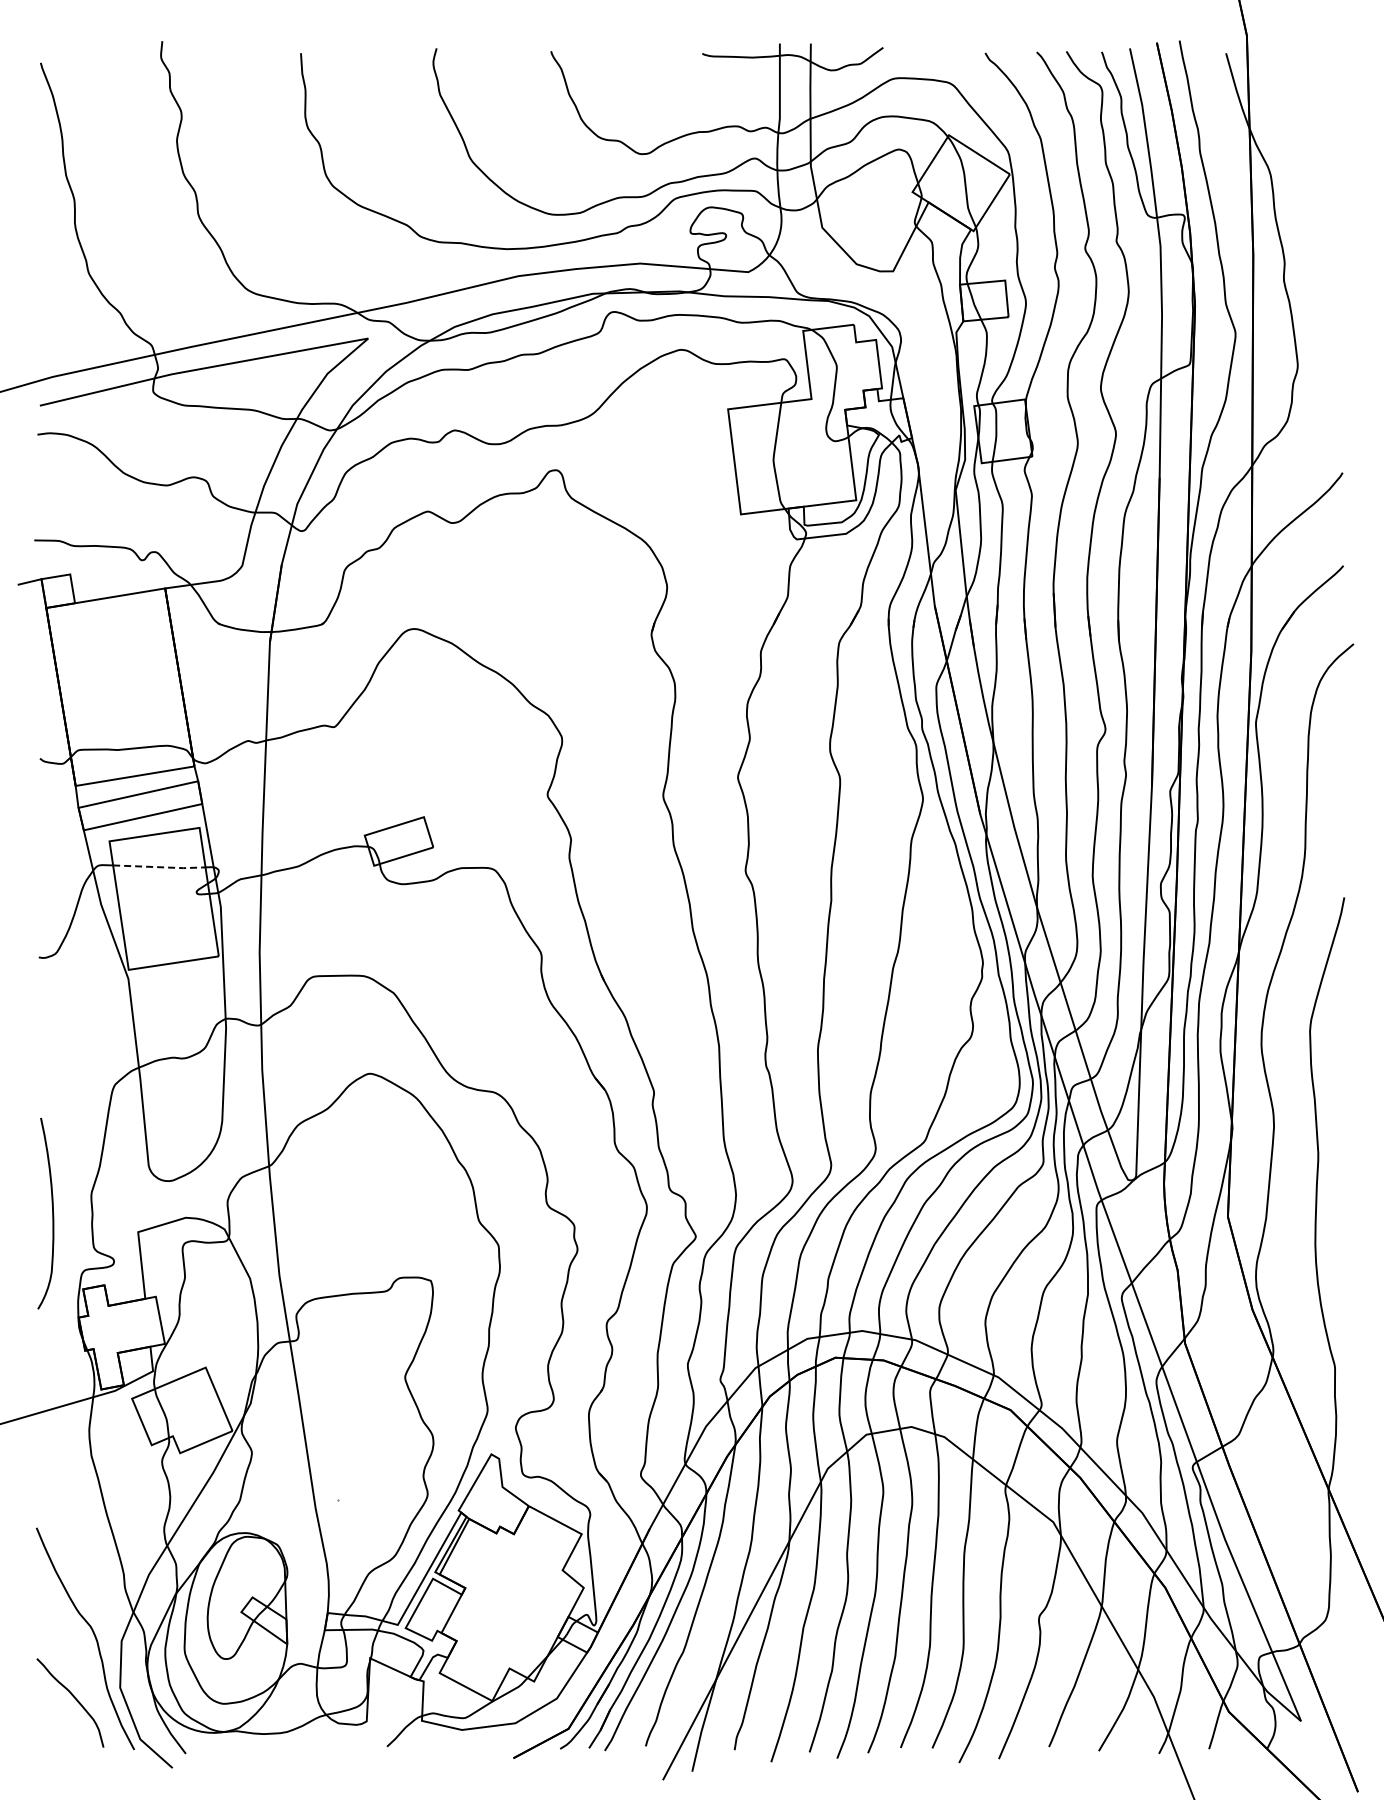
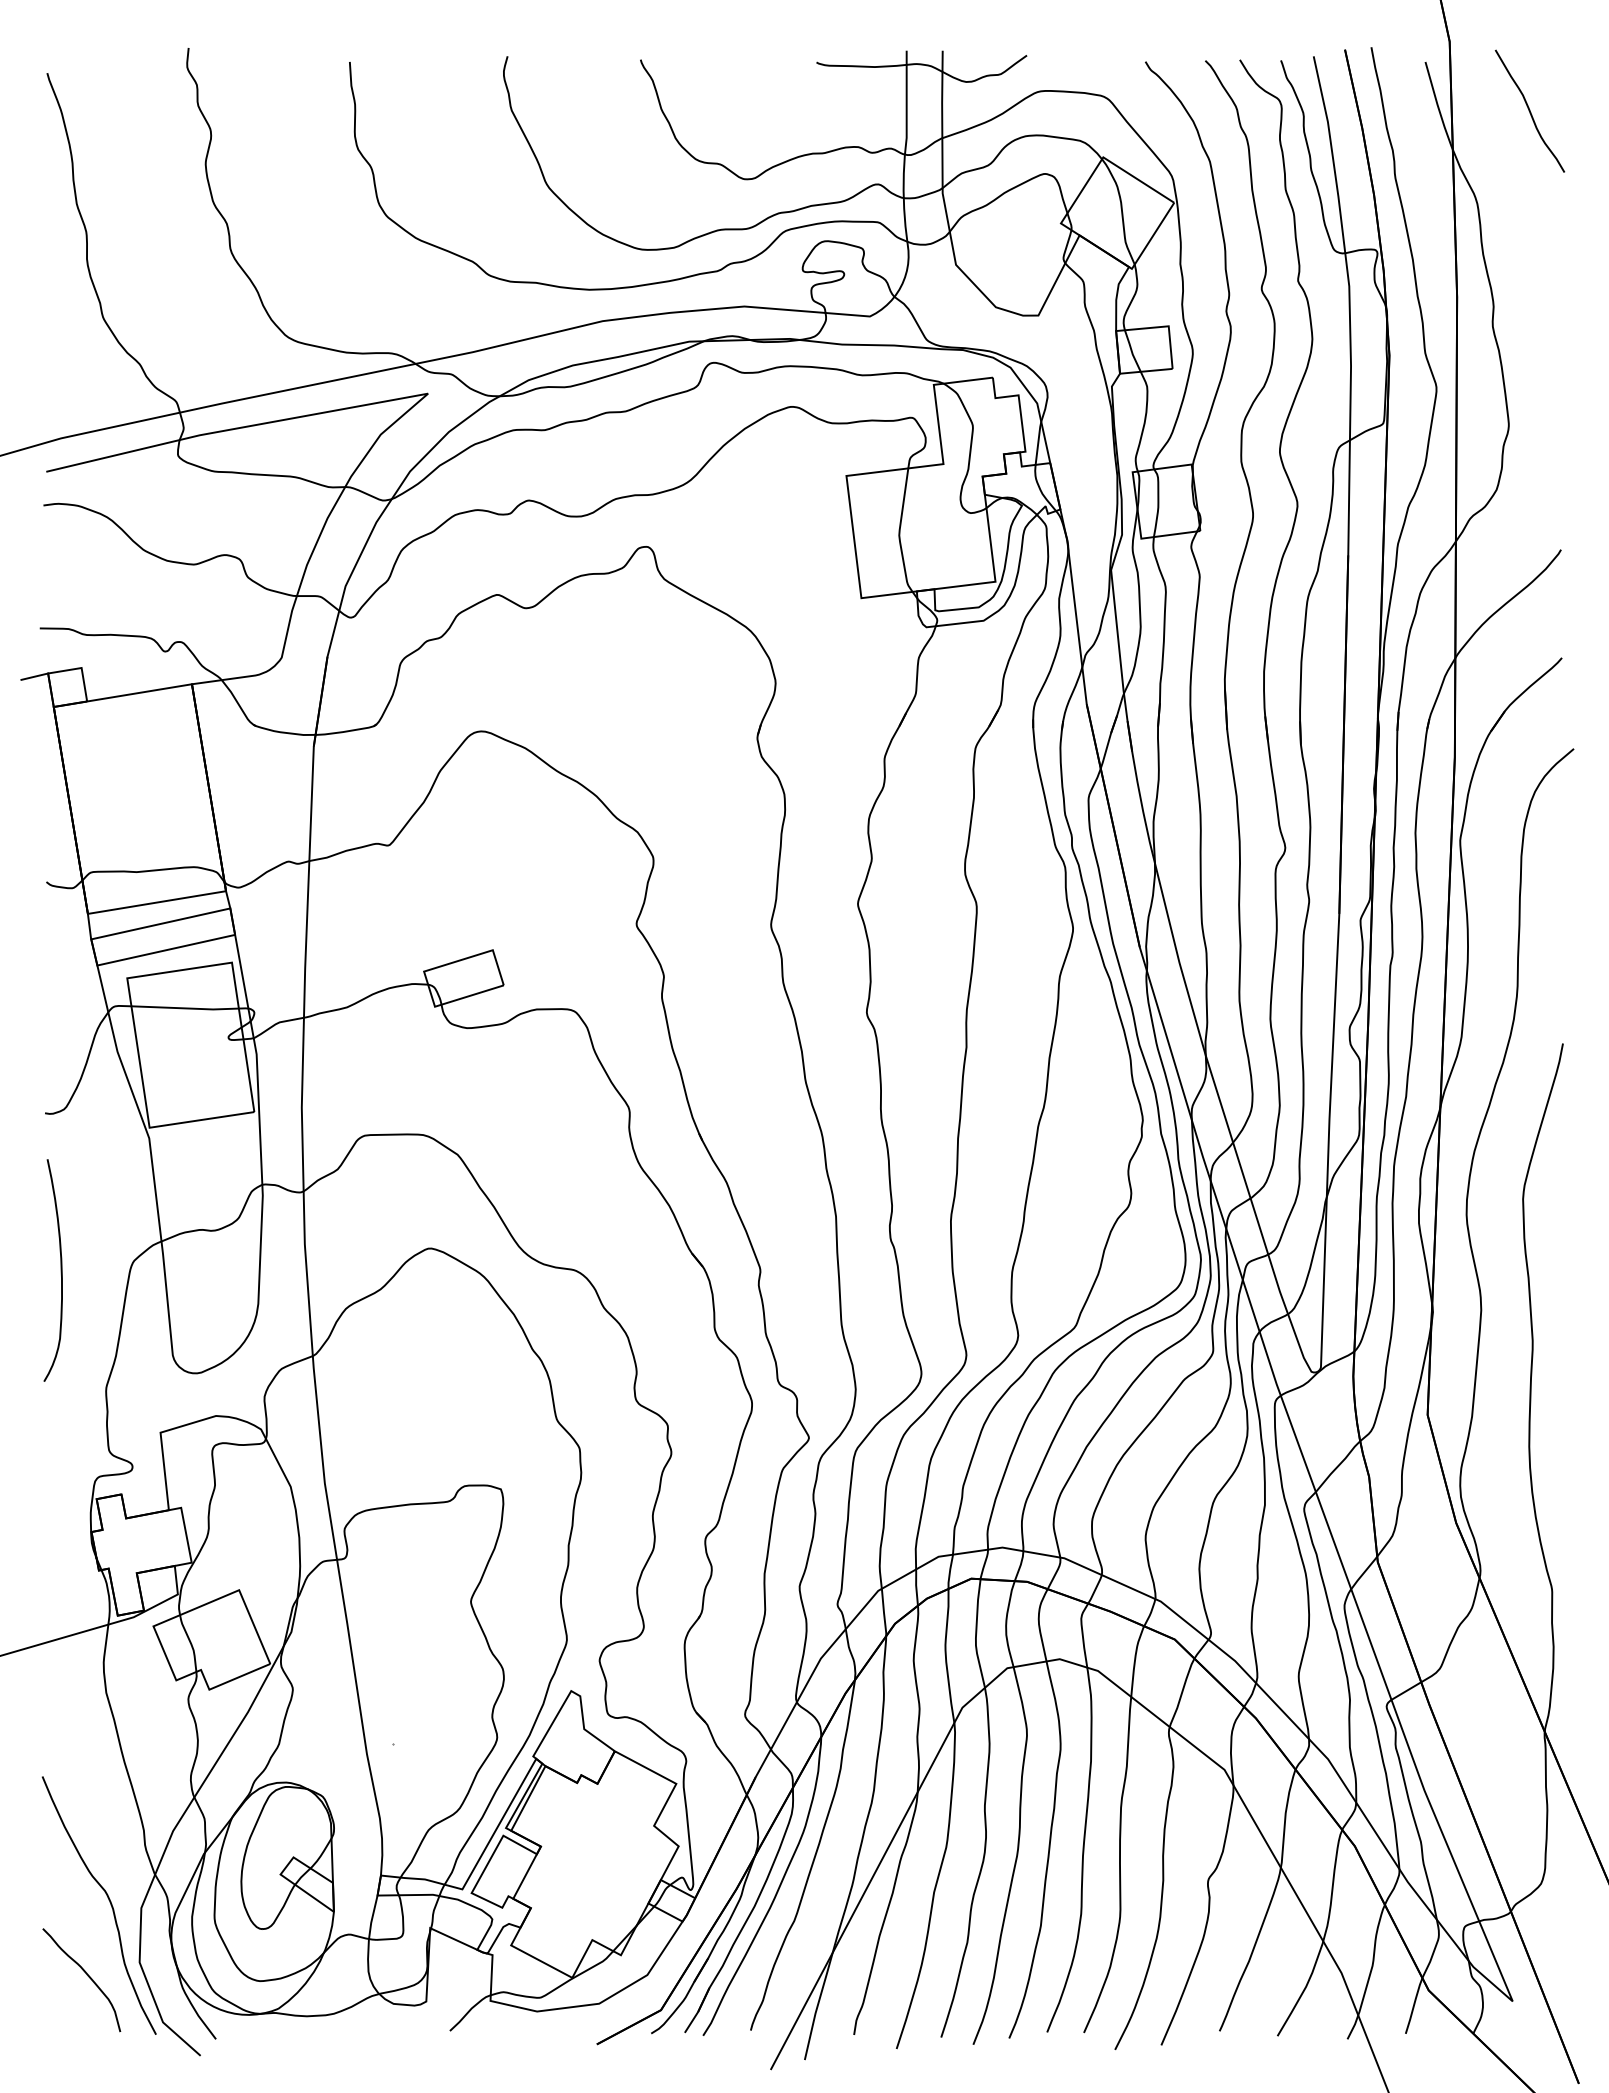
curve: (1315, 95) -> (1529, 111), added
line: (160, 867) -> (186, 1008), dashed -> solid
curve: (52, 1213) -> (60, 1270), moved

